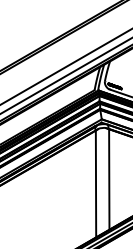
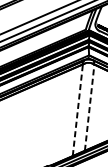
line: (109, 179) -> (89, 107), solid -> dashed
line: (96, 183) -> (78, 109), solid -> dashed

